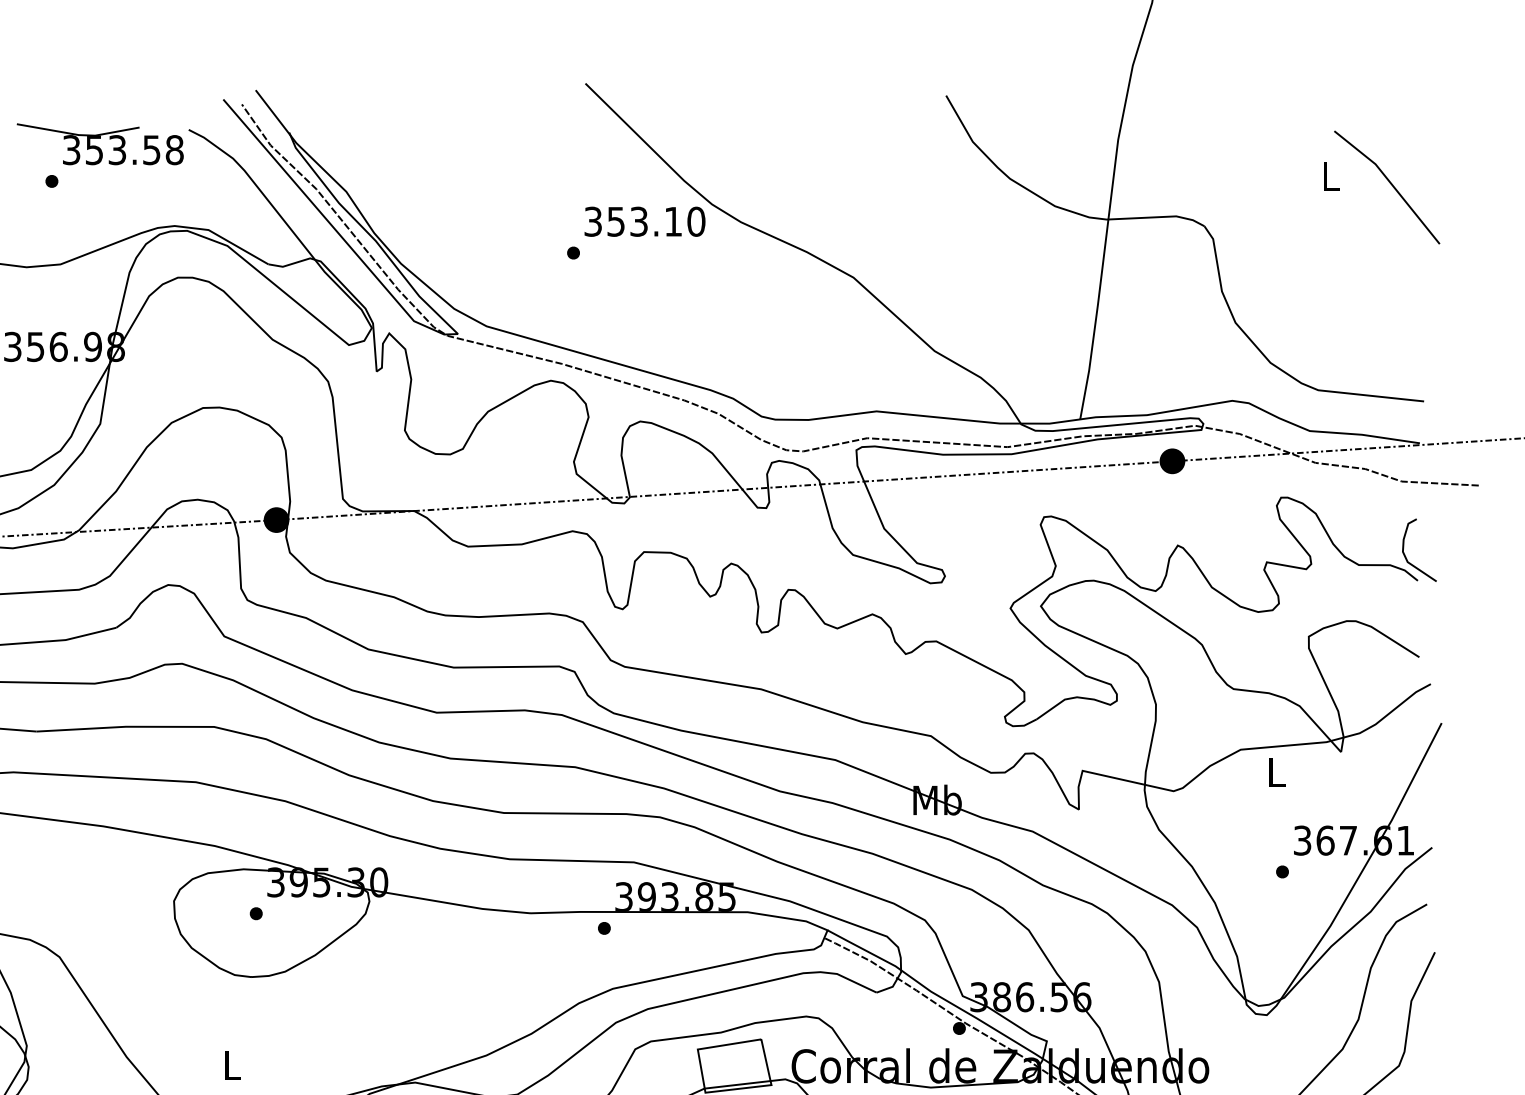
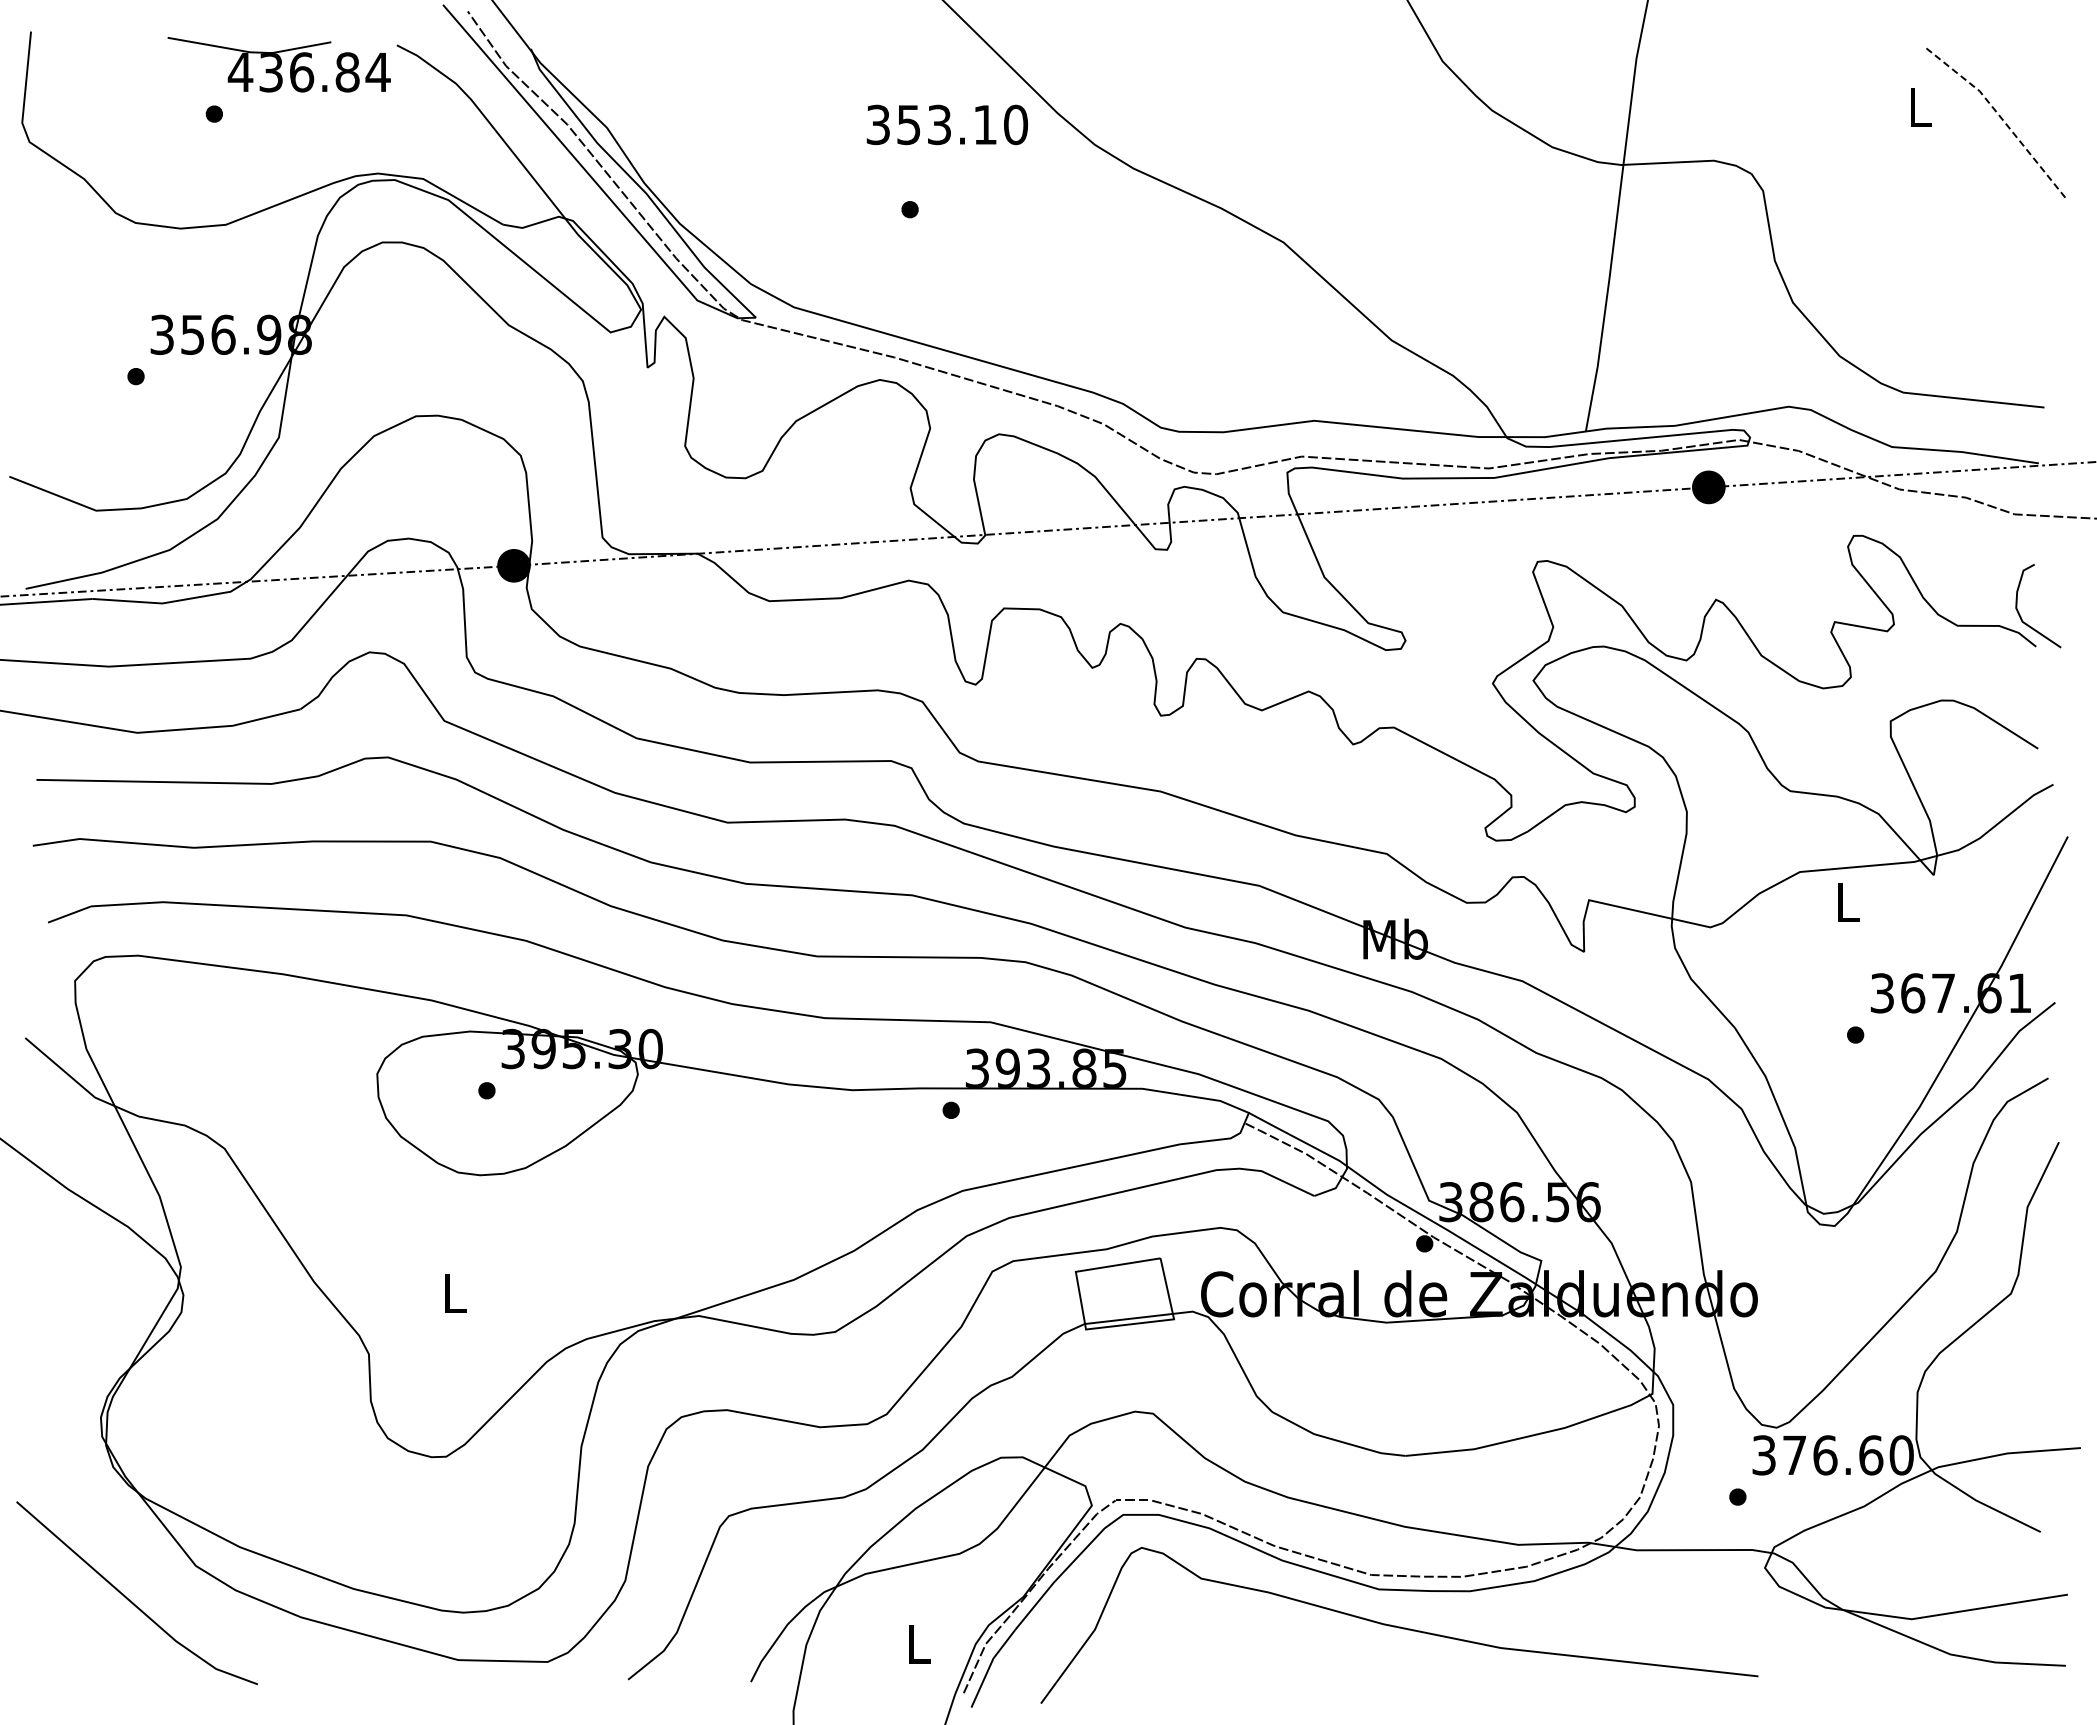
text: (122, 150) -> (308, 72), 353.58 -> 436.84
line: (1390, 183) -> (1999, 116), solid -> dashed
text: (644, 221) -> (946, 124), moved

